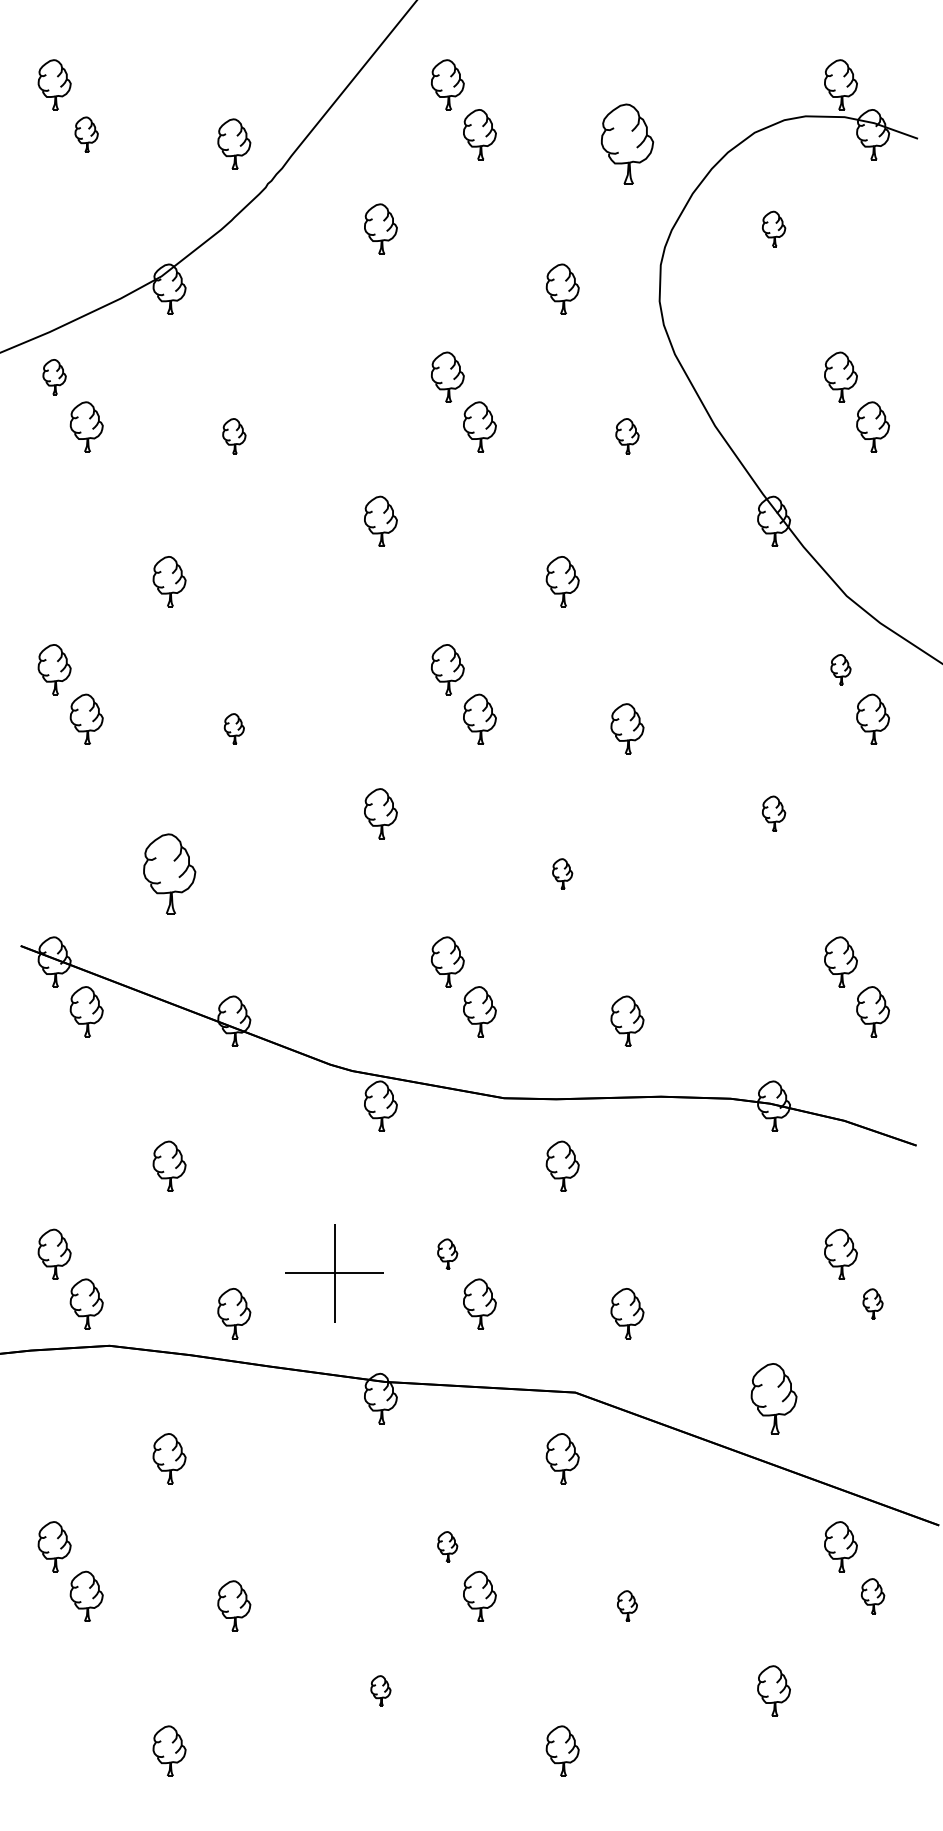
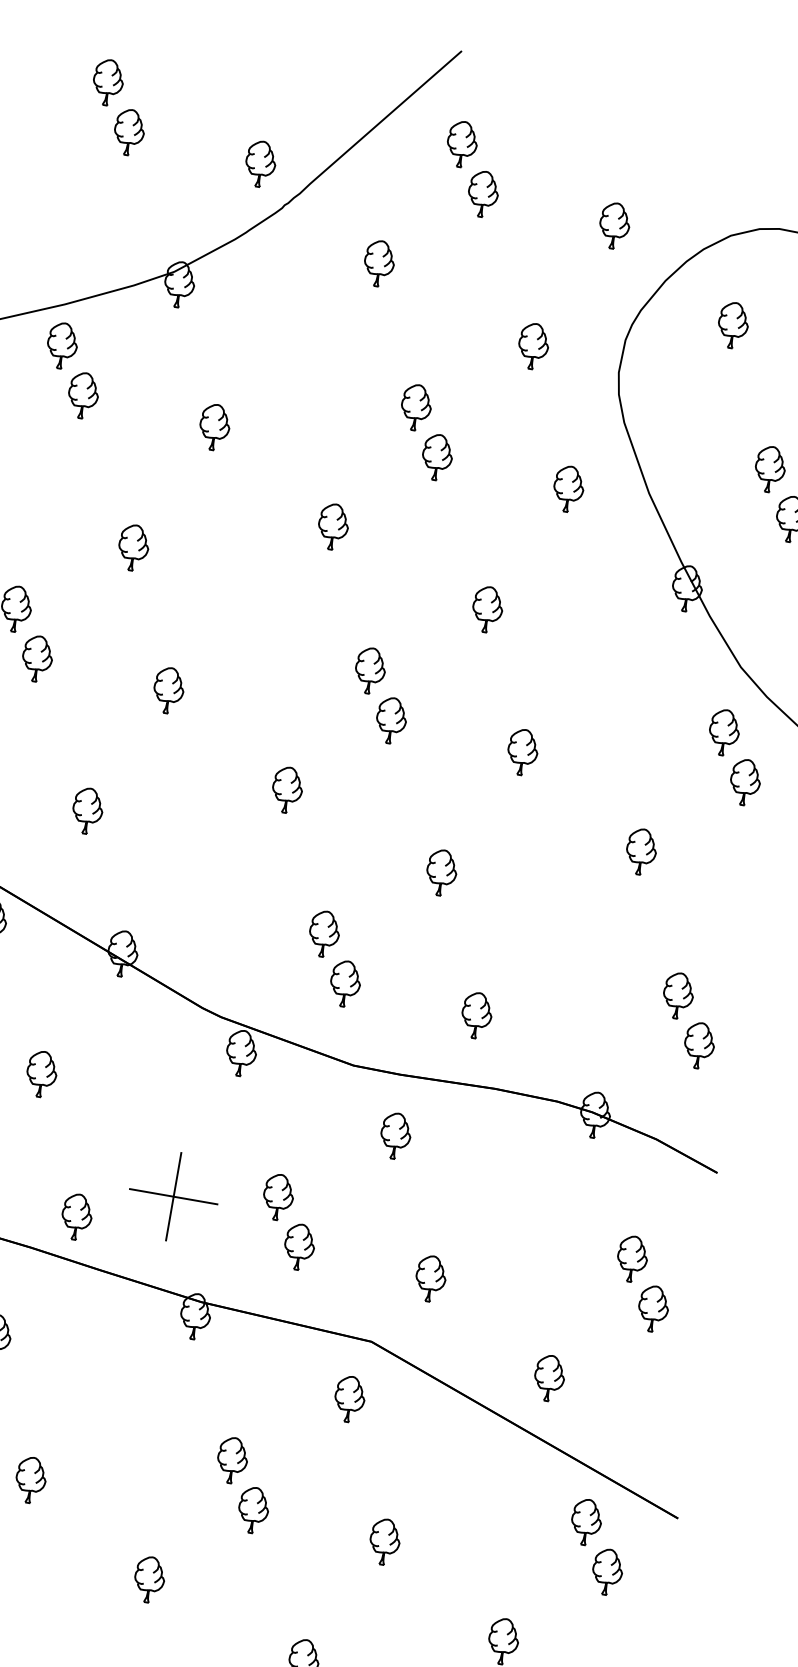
part: (86, 134) -> (129, 132), size x1.43
part: (627, 143) -> (614, 225), size x0.62
part: (773, 228) -> (732, 324), size x1.43
part: (54, 376) -> (62, 345), size x1.43
part: (234, 435) -> (215, 426), size x1.43
part: (627, 435) -> (568, 488), size x1.43
part: (840, 669) -> (723, 732), size x1.67
part: (234, 728) -> (168, 690), size x1.67
part: (773, 813) -> (640, 851), size x1.43
part: (169, 873) -> (87, 810), size x0.62
part: (562, 873) -> (441, 872), size x1.67
part: (447, 1253) -> (278, 1196), size x1.67
part: (872, 1303) -> (653, 1308), size x1.67
part: (773, 1398) -> (548, 1378), size x0.71
part: (447, 1546) -> (232, 1460), size x1.67
part: (872, 1595) -> (607, 1571), size x1.43
part: (627, 1605) -> (384, 1541), size x1.67
part: (380, 1690) -> (149, 1579), size x1.67

